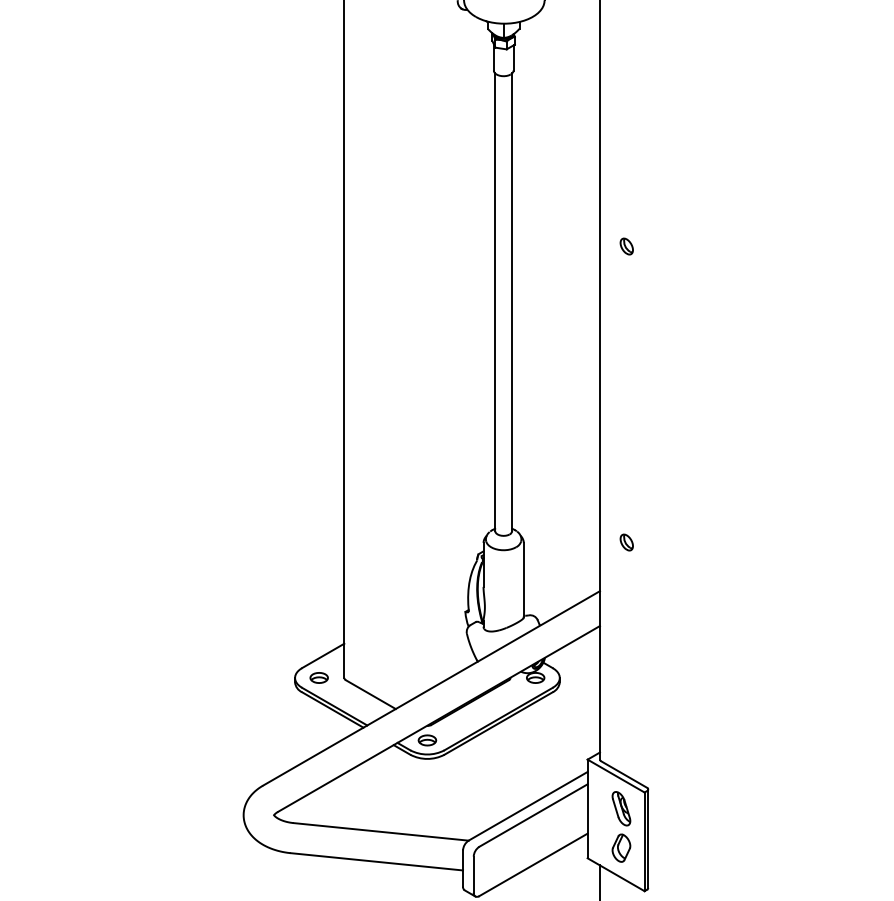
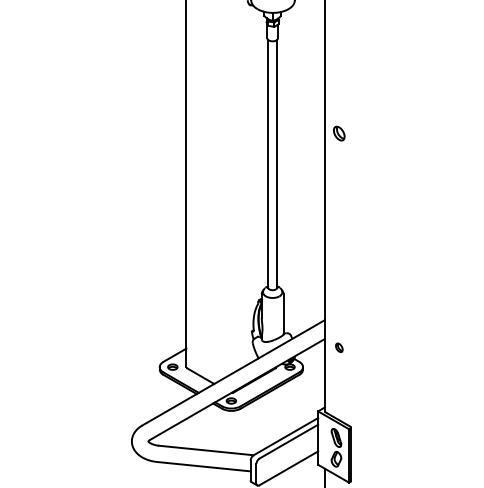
part: (627, 246) -> (339, 133), size x1.6
part: (627, 541) -> (339, 347), moved

